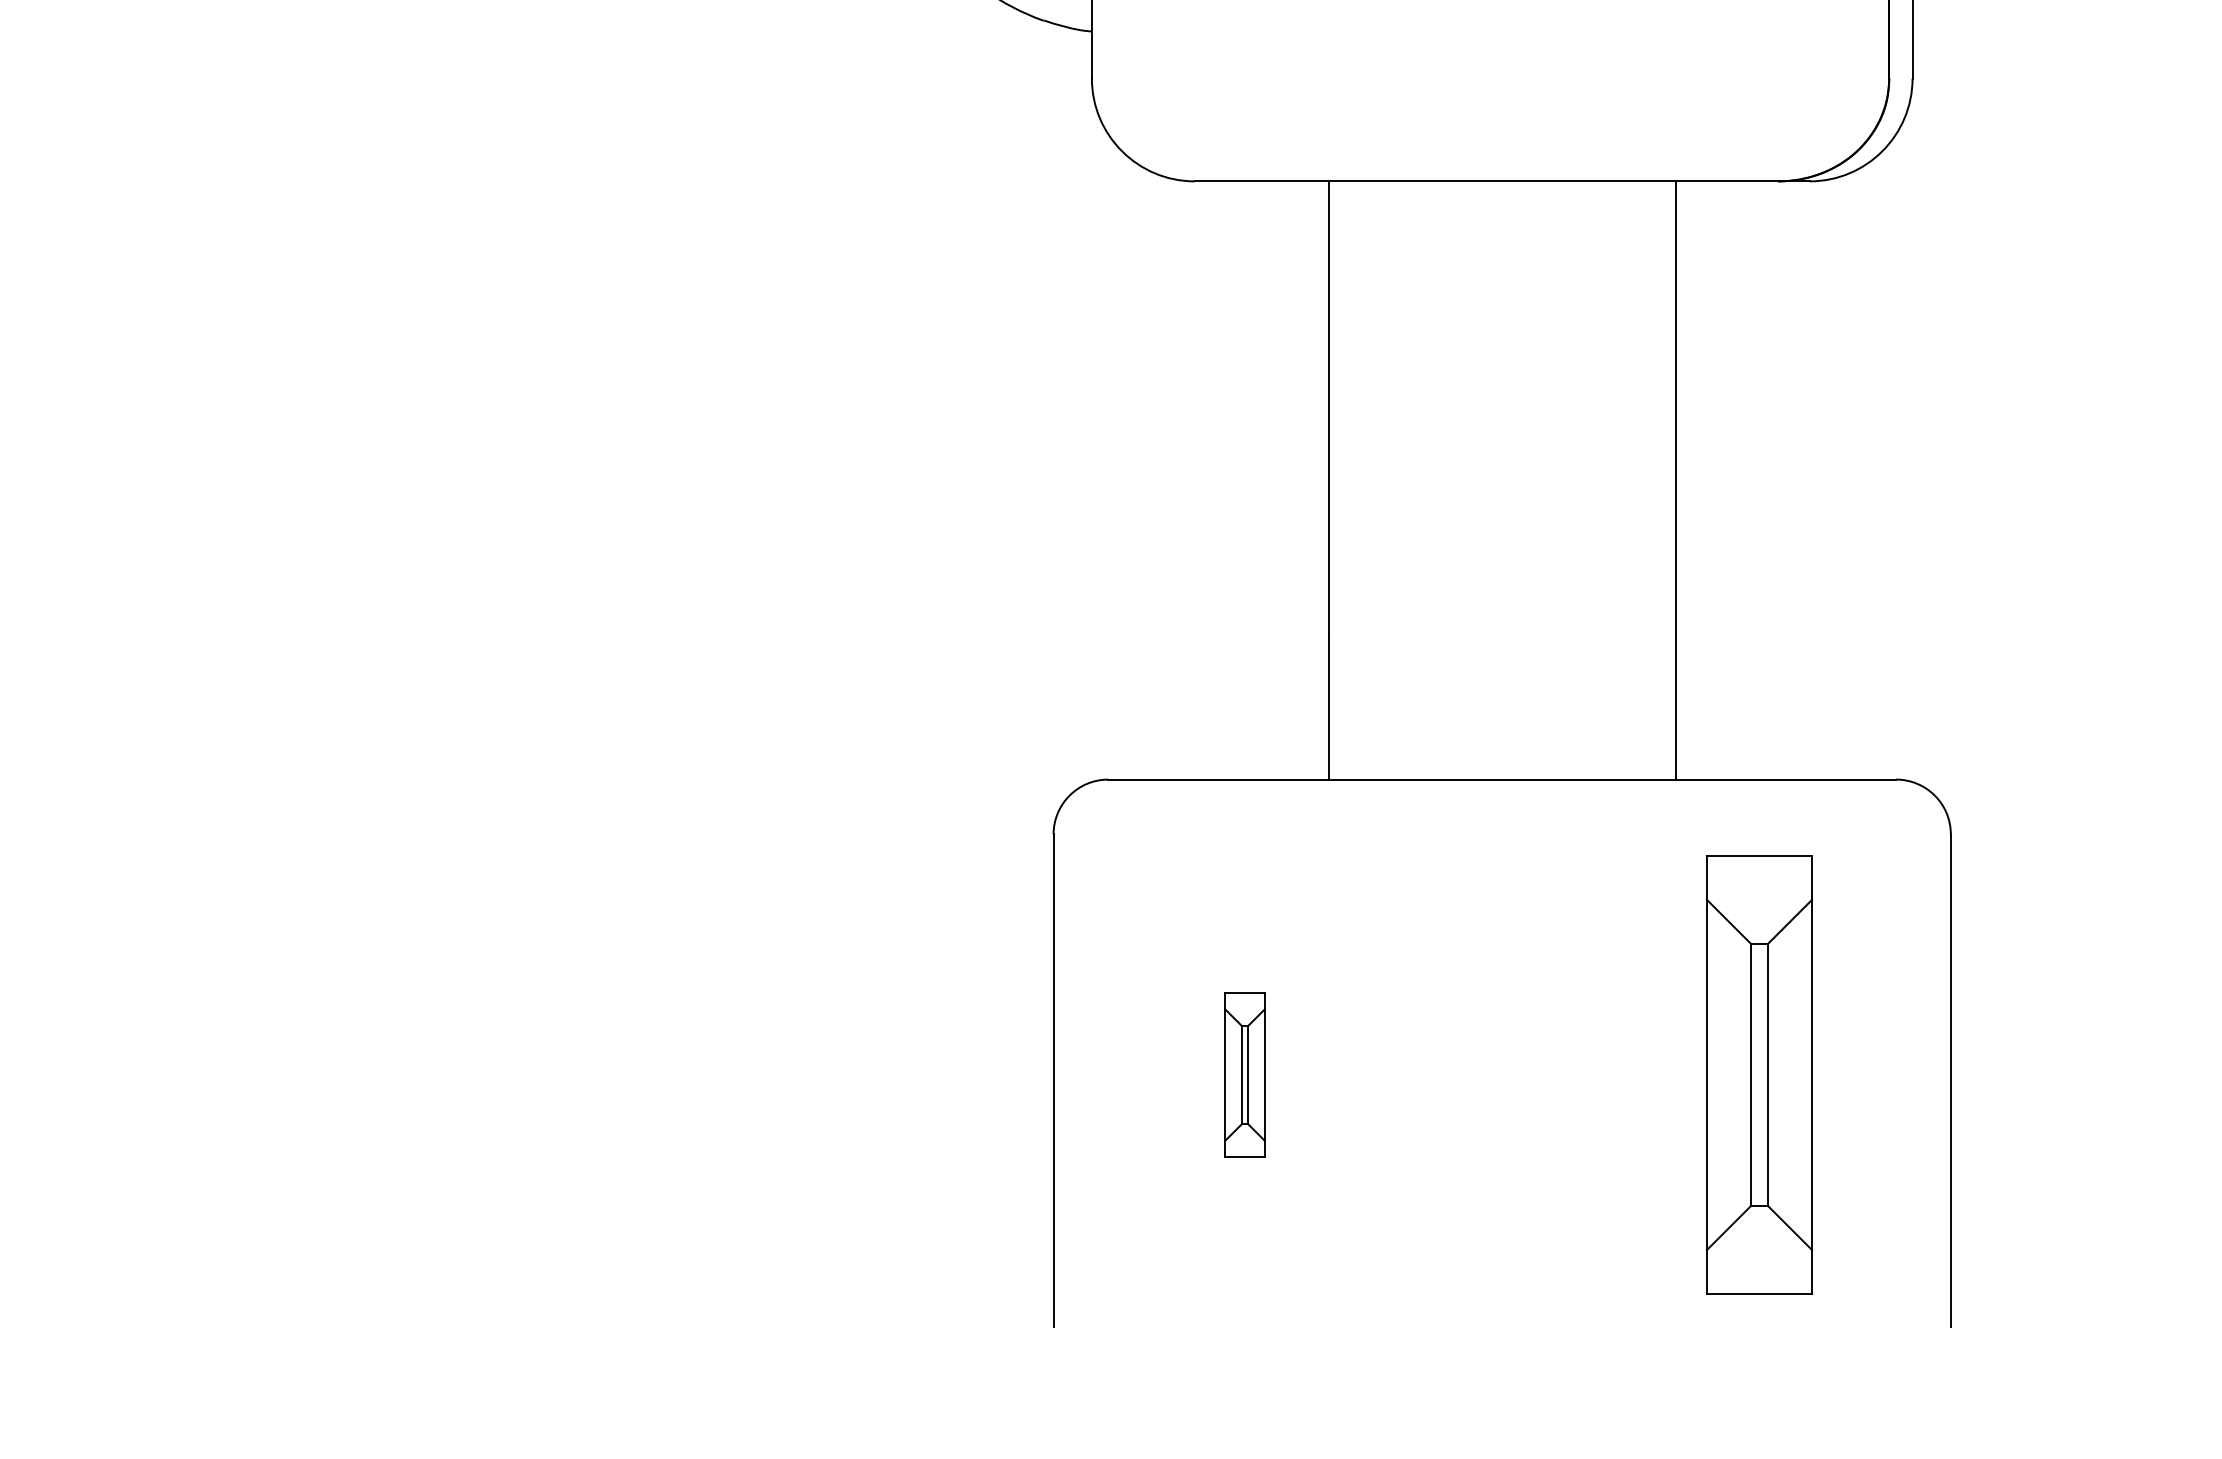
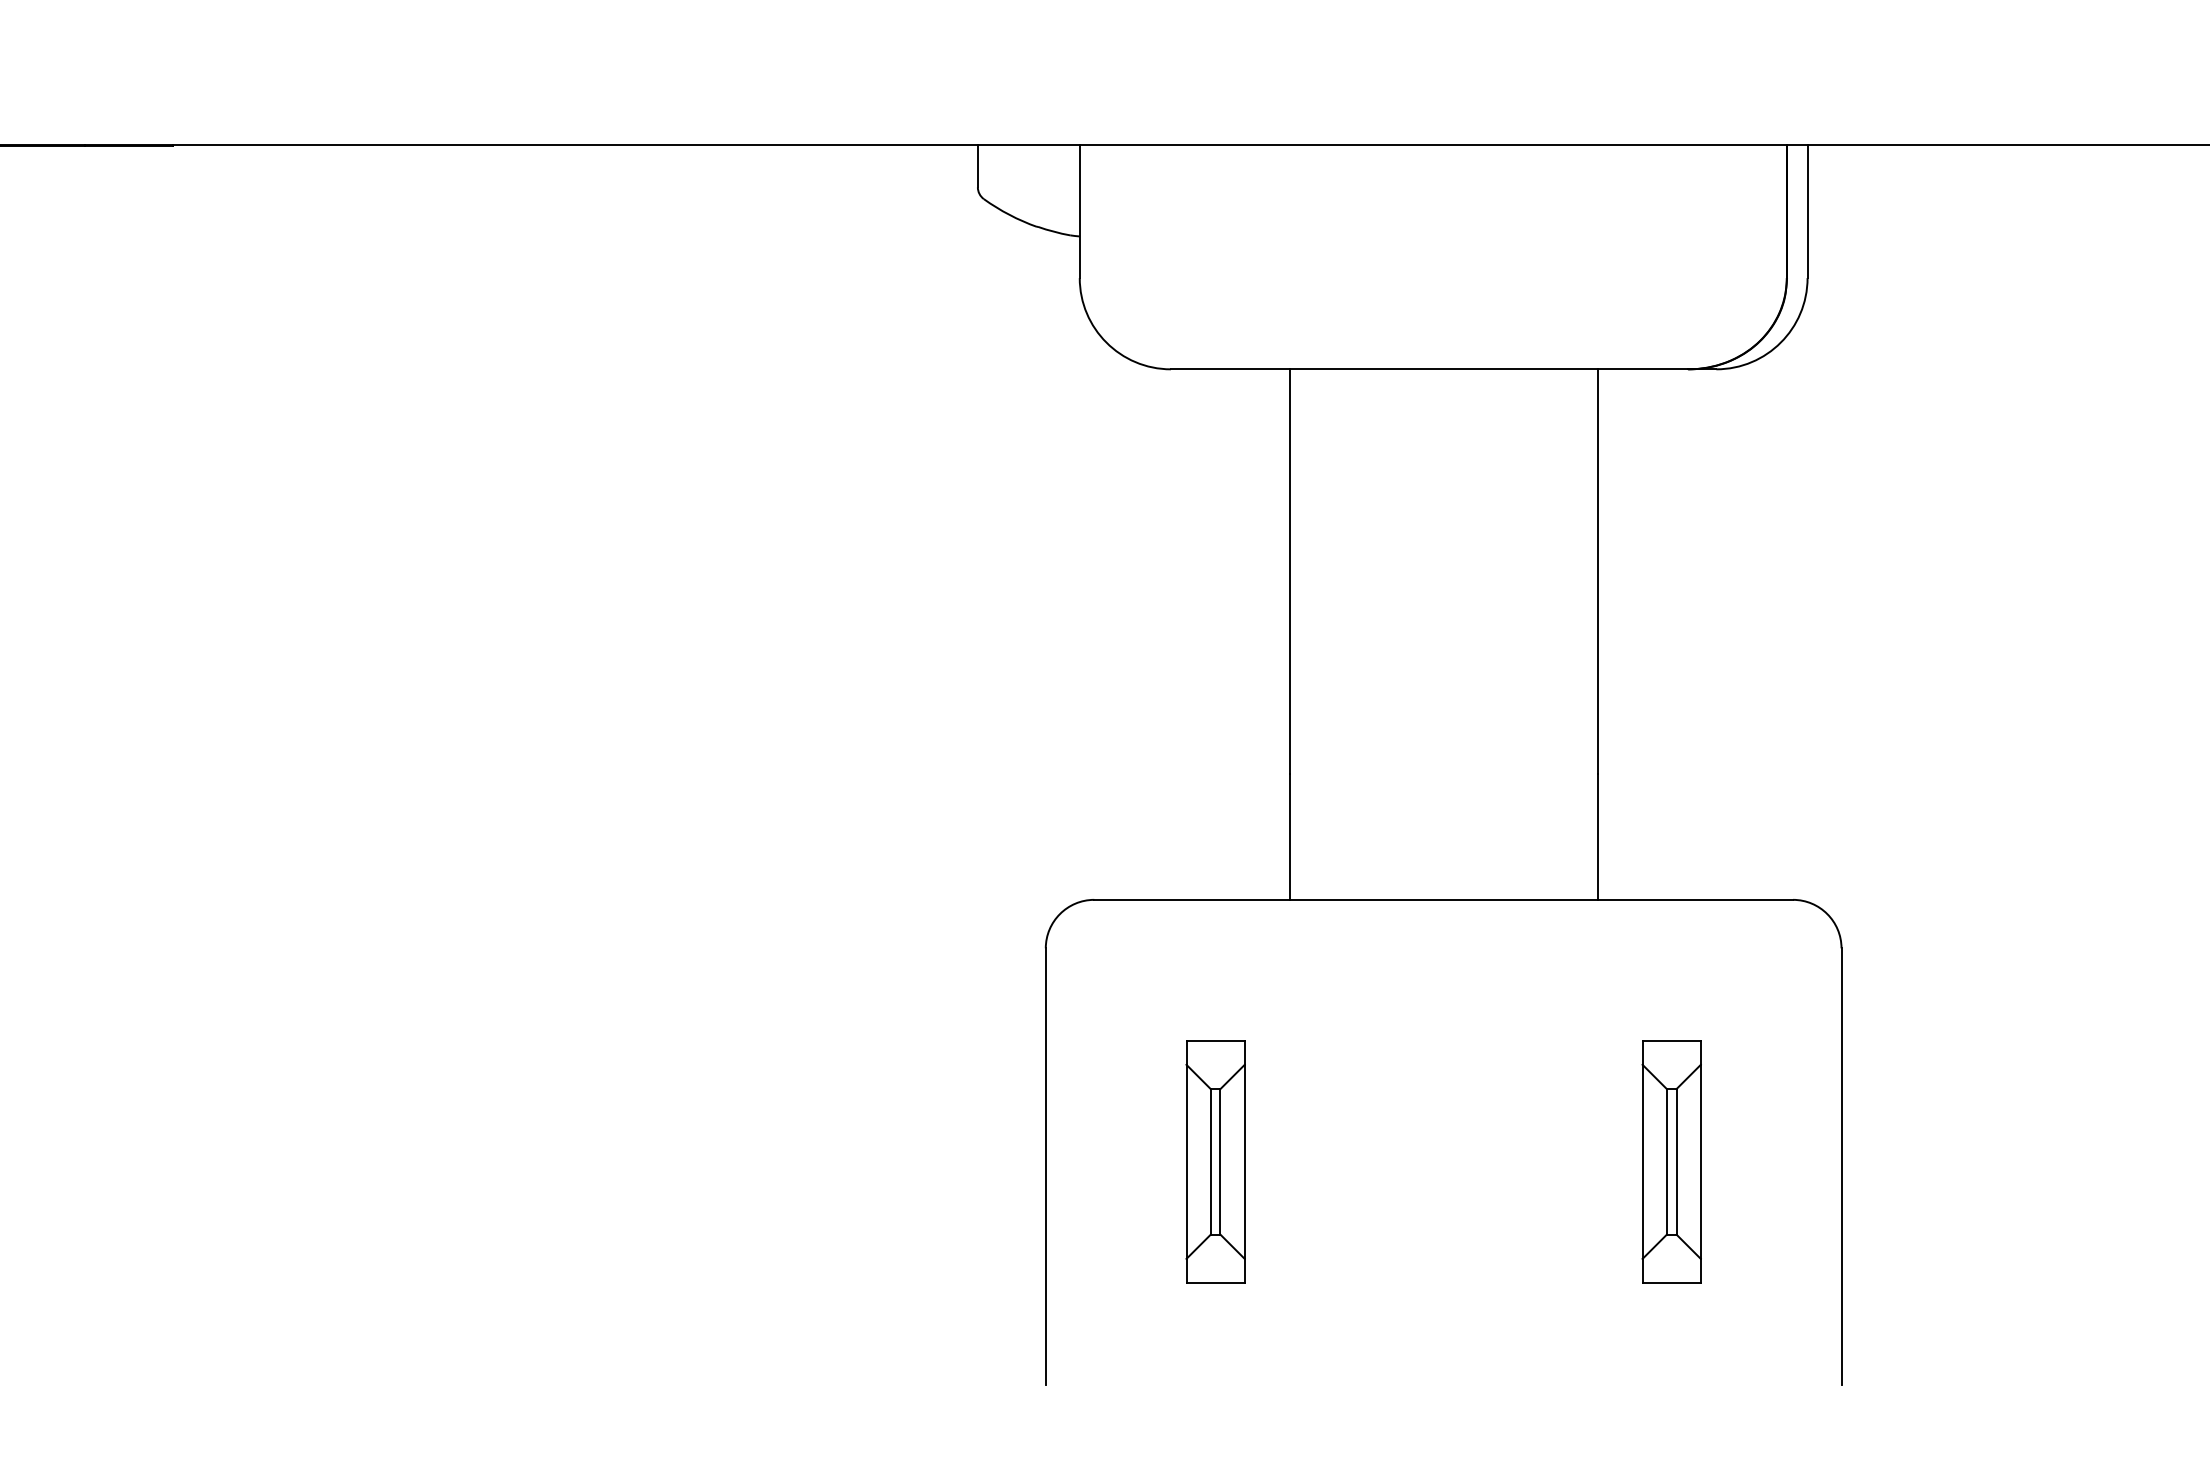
part: (1244, 1074) -> (1215, 1161), size x1.67
part: (1759, 1074) -> (1671, 1161), size x0.62

